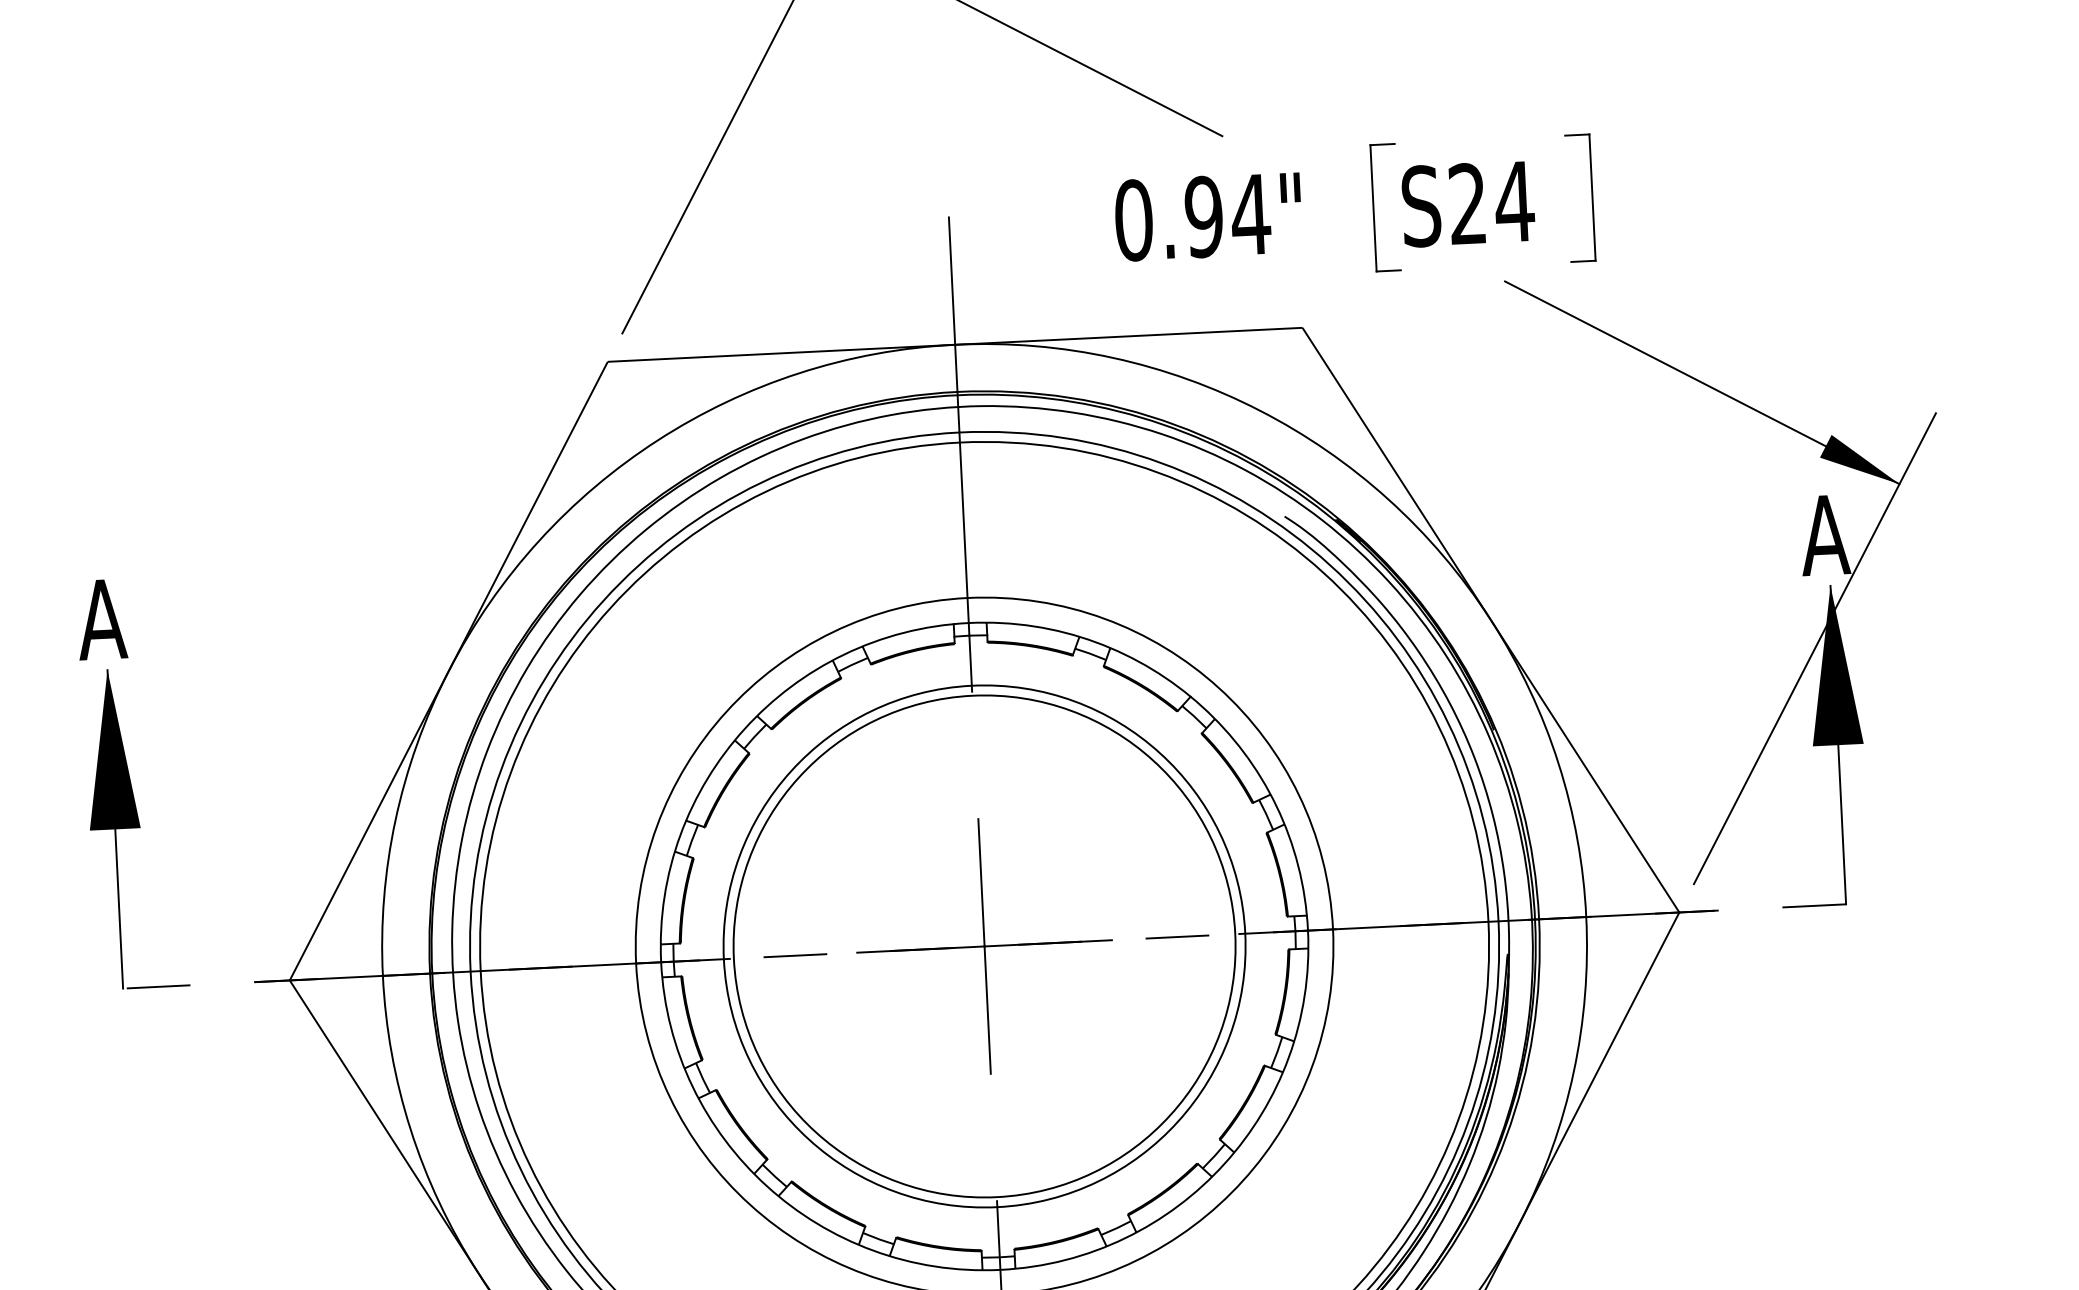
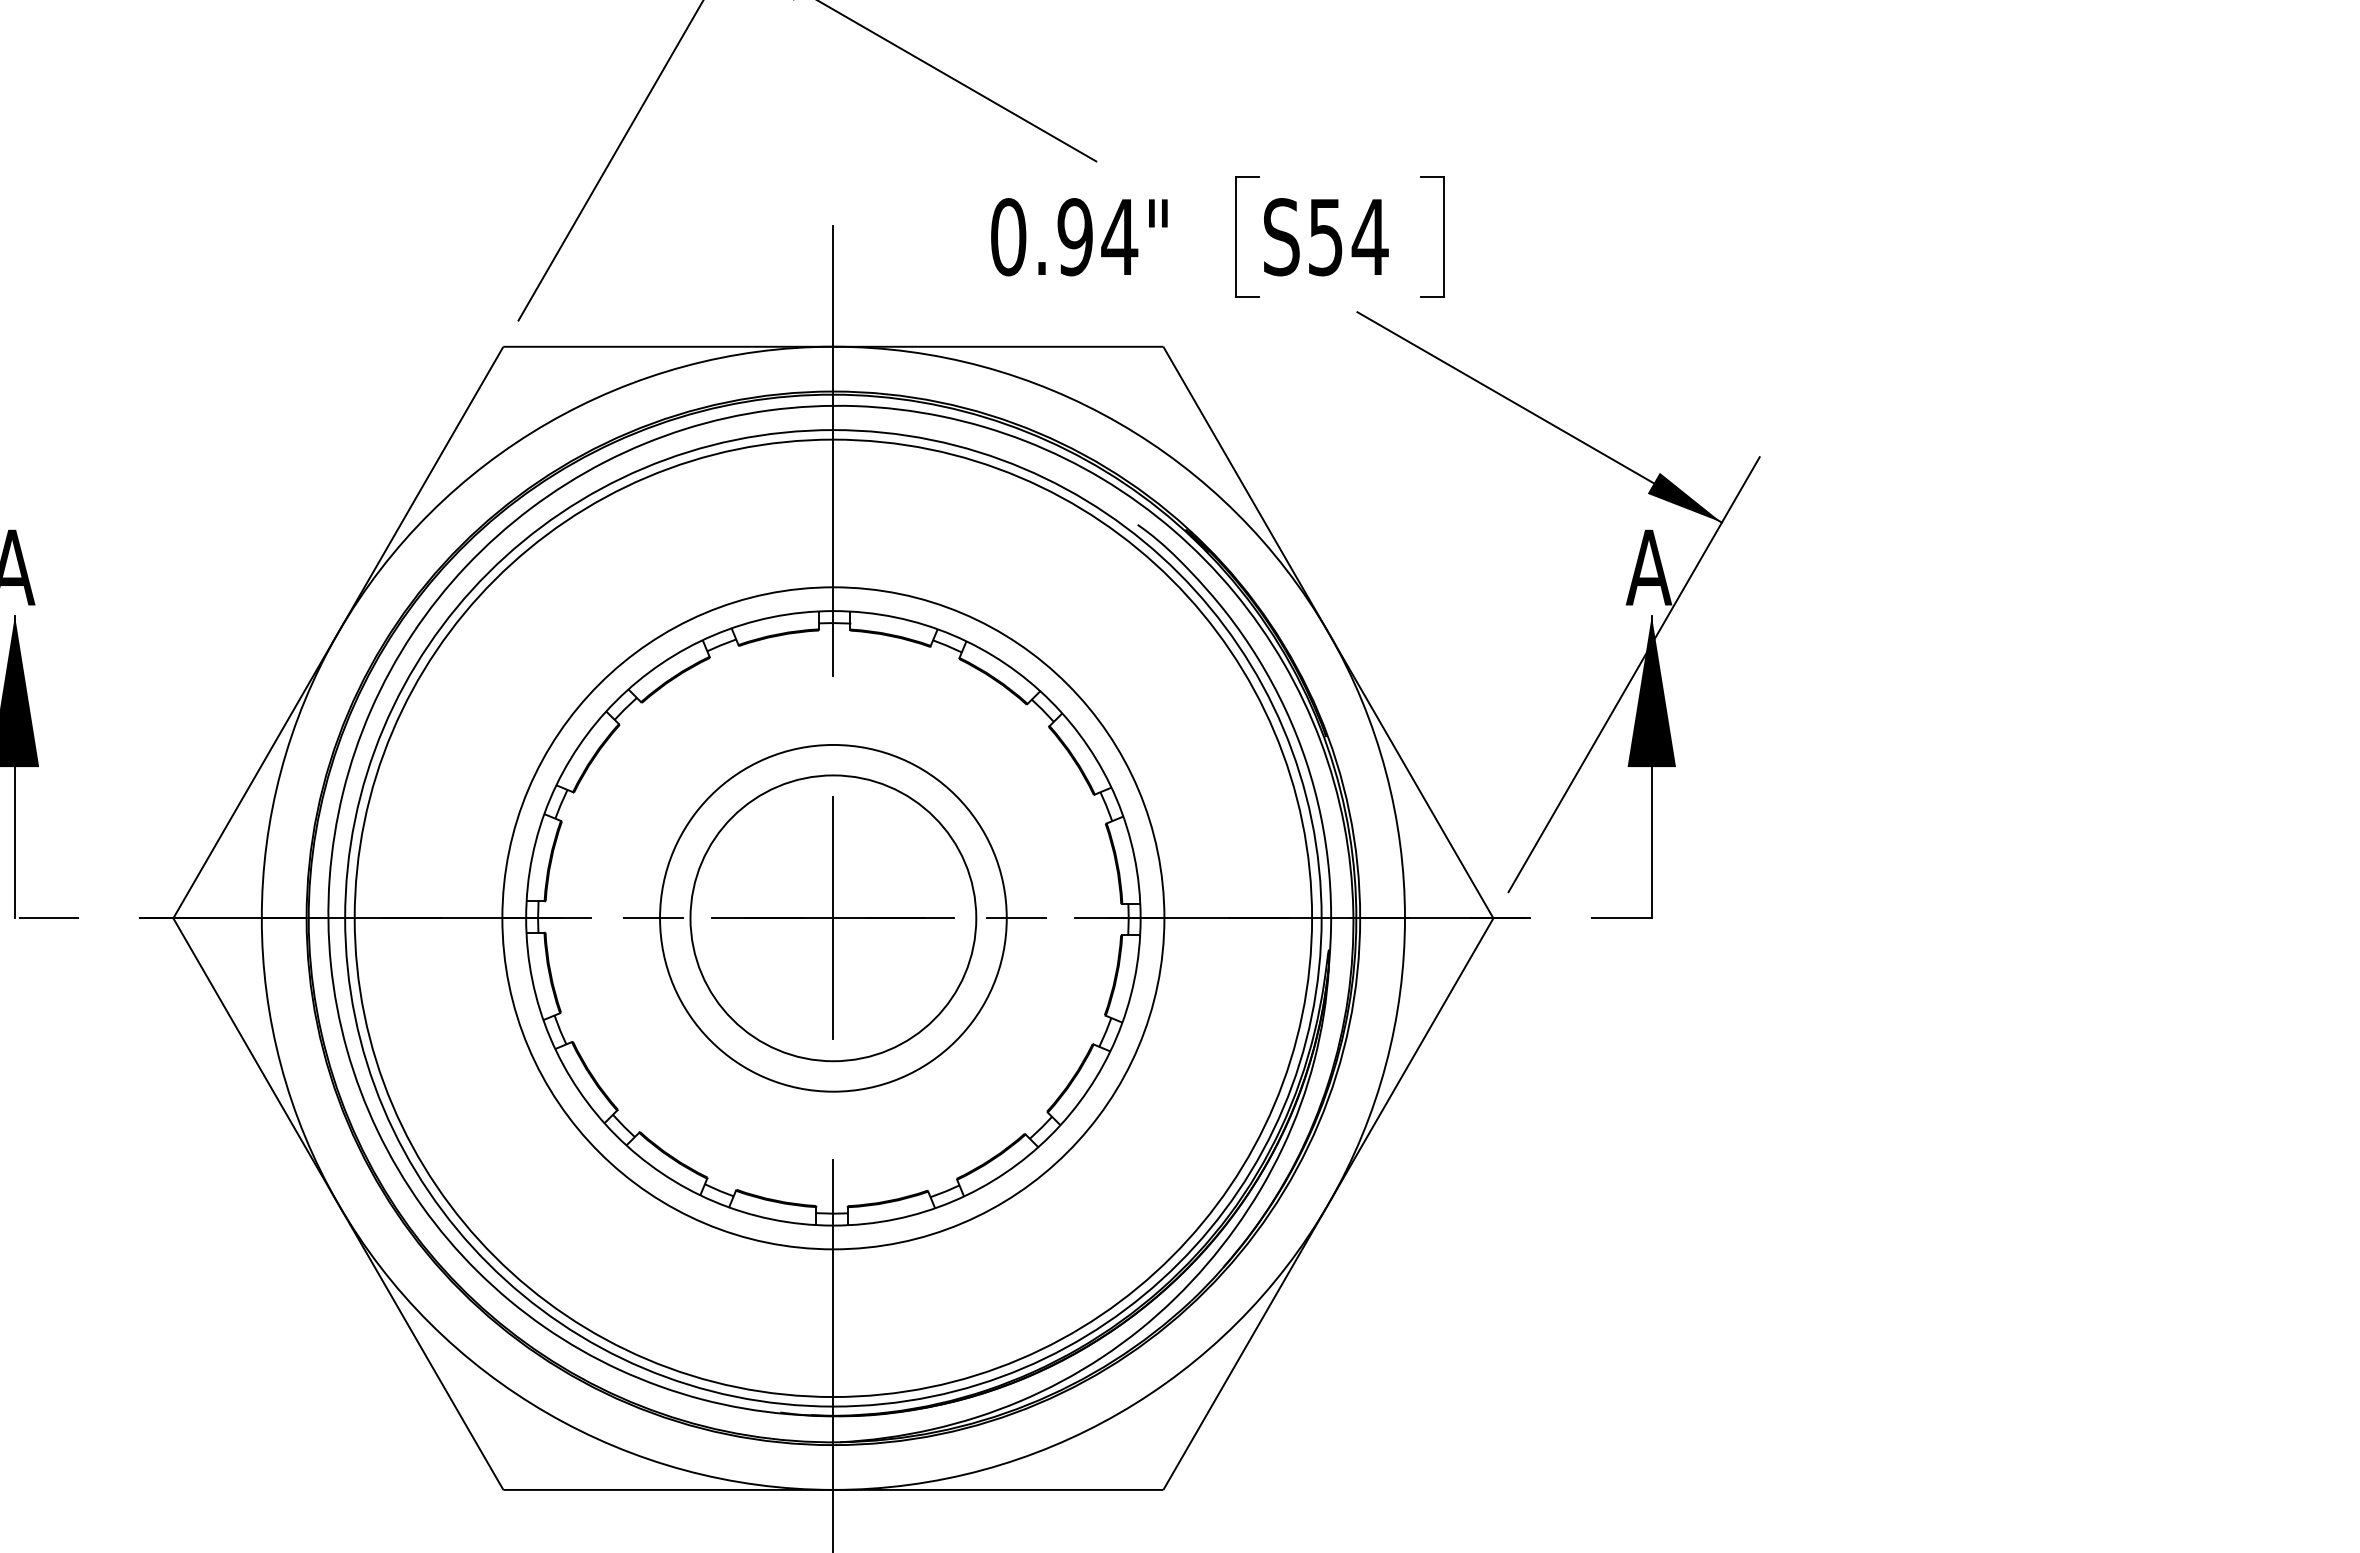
text: (1467, 204) -> (1325, 237), S24 -> S54
circle: (984, 945) -> (833, 917), size x0.7
circle: (984, 946) -> (833, 918), size x0.6

